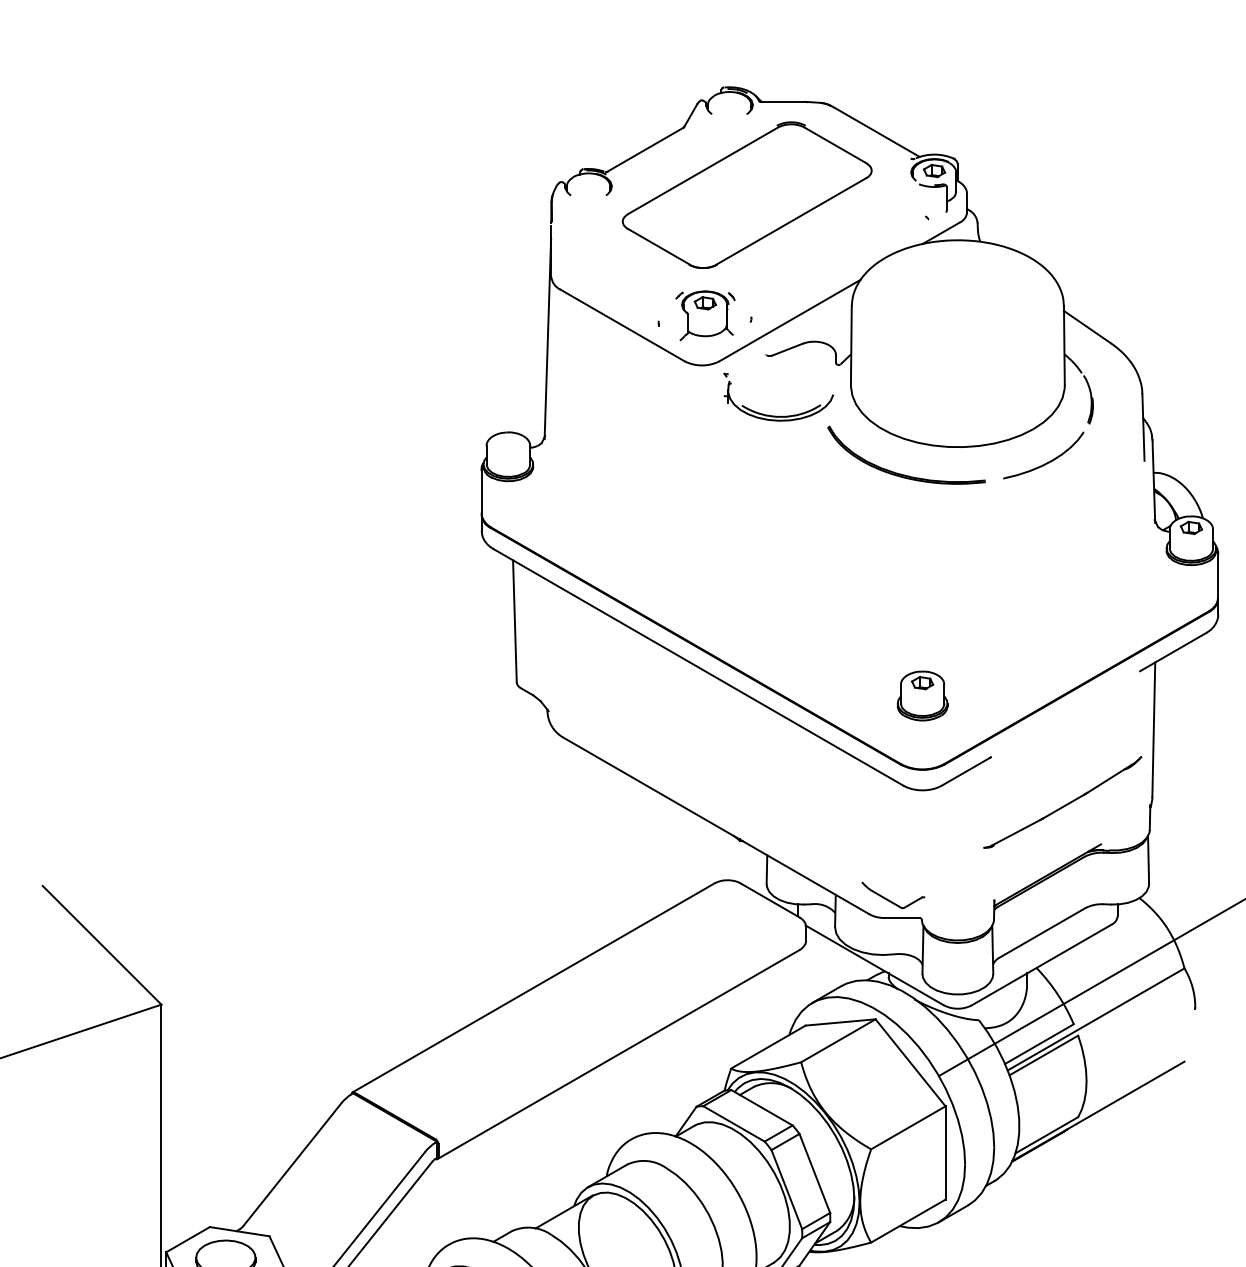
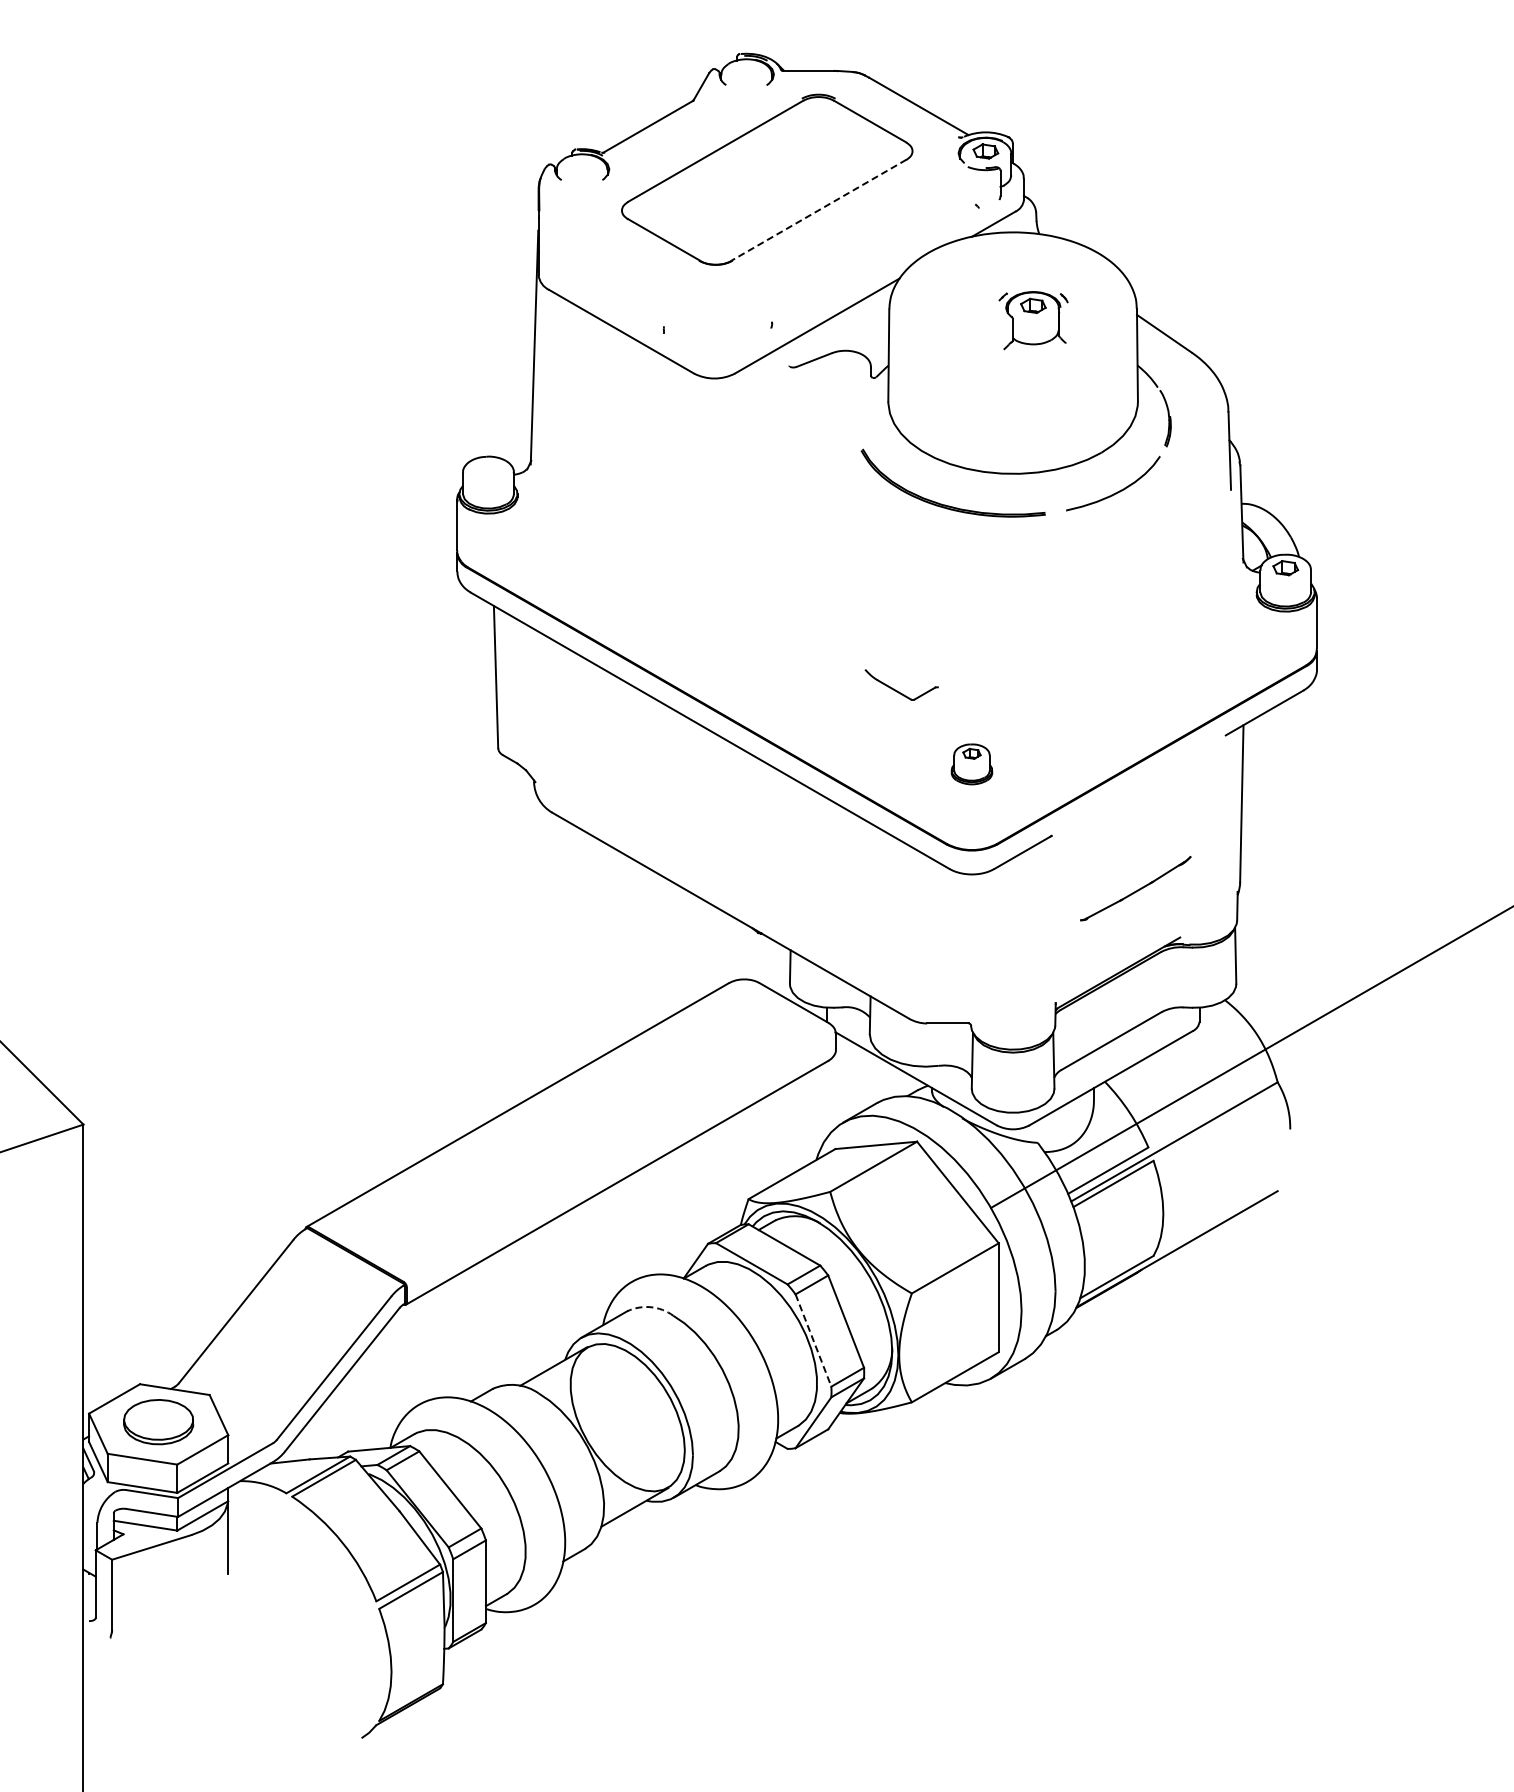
line: (791, 221) -> (819, 210), solid -> dashed
part: (705, 315) -> (1033, 320), moved
part: (778, 416) -> (803, 437), removed
part: (922, 696) -> (971, 764), size x0.7
part: (1062, 802) -> (1135, 888), size x0.6
part: (889, 900) -> (897, 690), moved
arc: (647, 1161) -> (650, 1307), solid -> dashed
line: (786, 1189) -> (813, 1340), solid -> dashed

